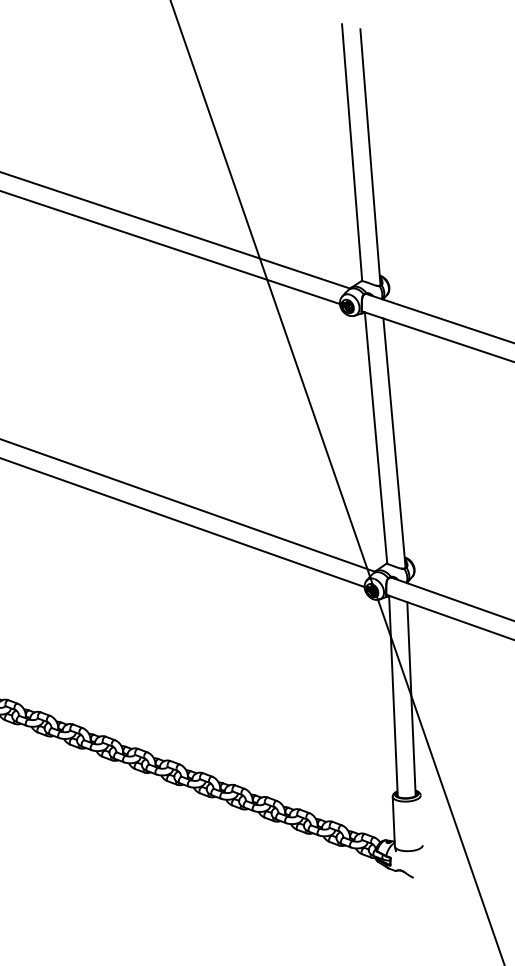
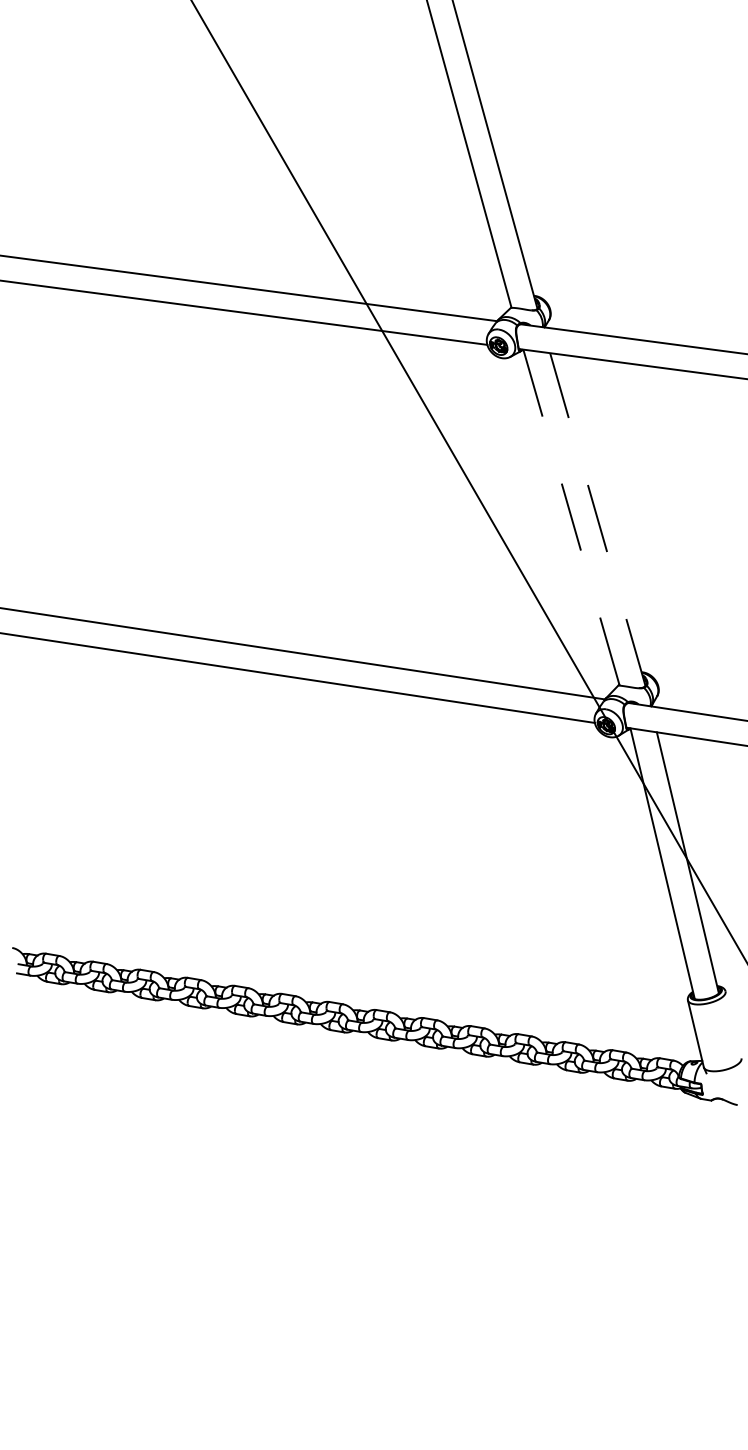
line: (376, 438) -> (571, 517), solid -> dashed
line: (394, 443) -> (597, 519), solid -> dashed

